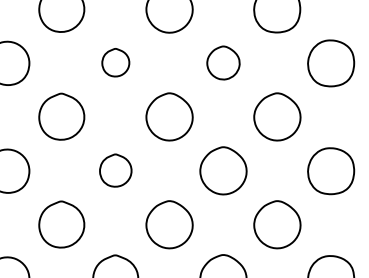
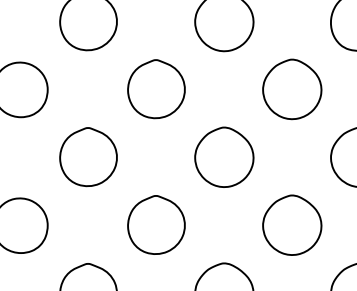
part: (115, 62) -> (156, 88), size x1.67
part: (223, 62) -> (292, 88), size x1.43
part: (115, 170) -> (156, 224), size x1.43

